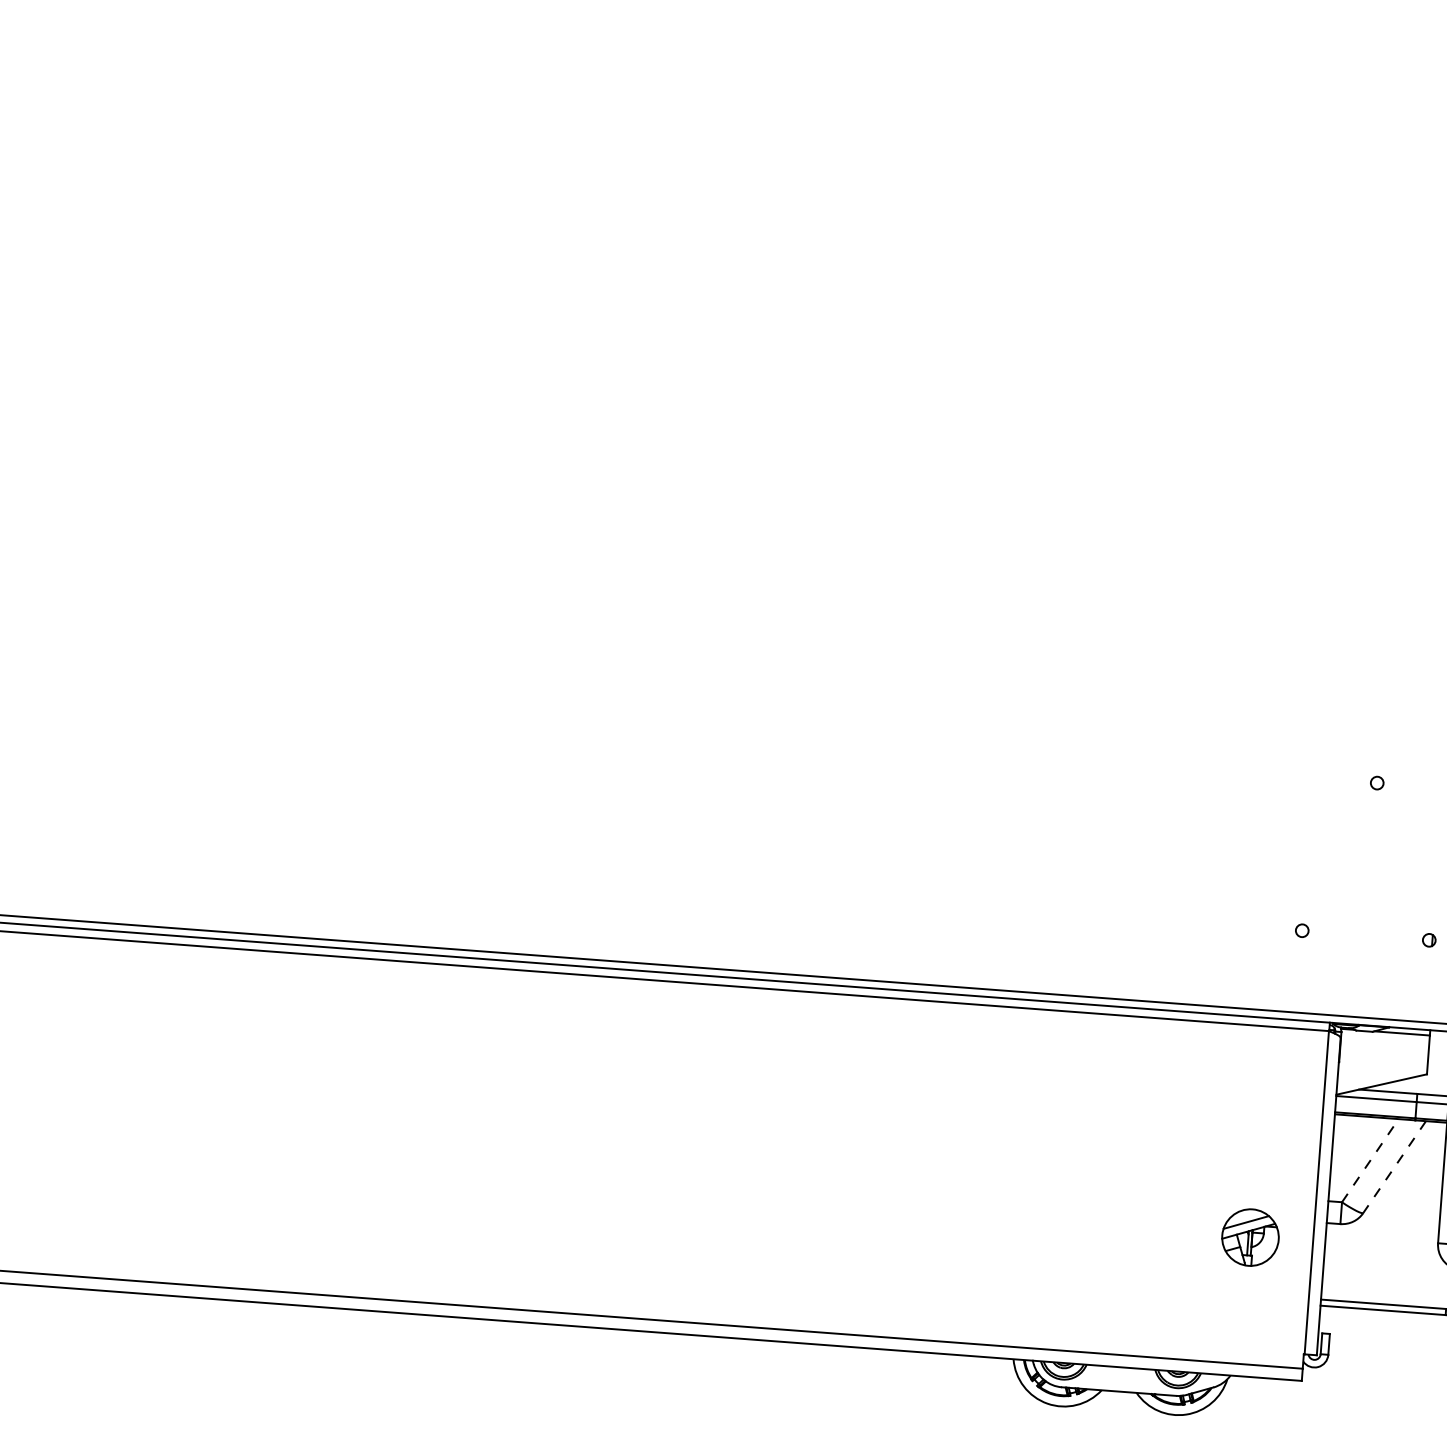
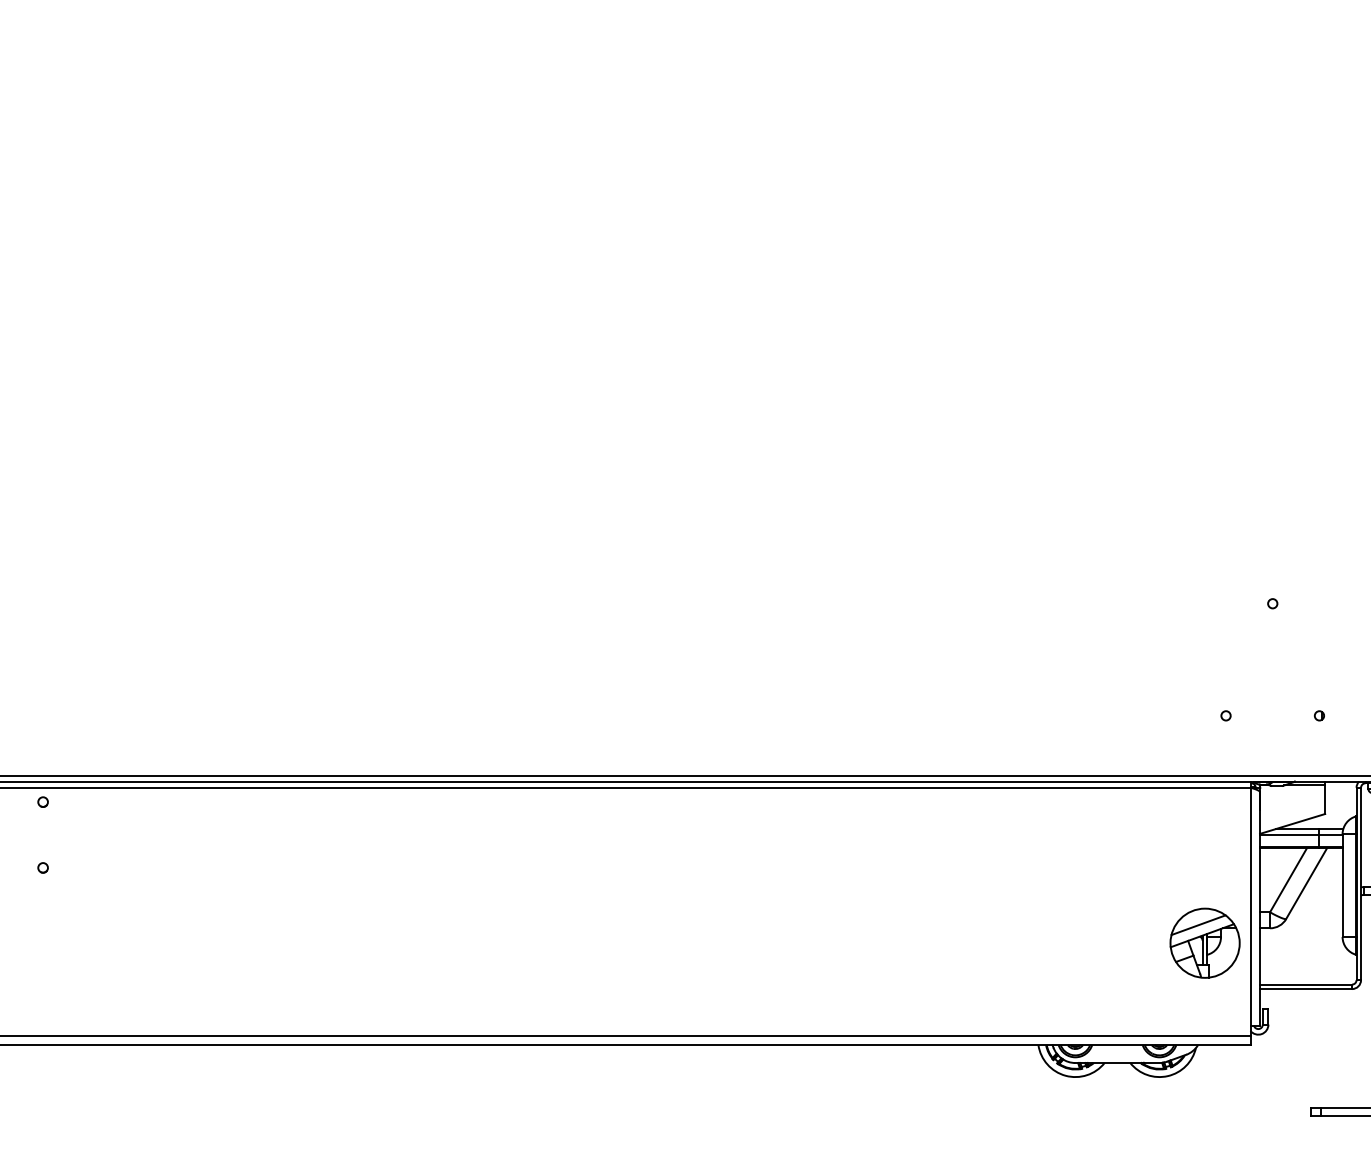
line: (1370, 1160) -> (1288, 880), dashed -> solid
line: (1394, 1166) -> (1306, 883), dashed -> solid
part: (1249, 1236) -> (1204, 942), size x1.67

